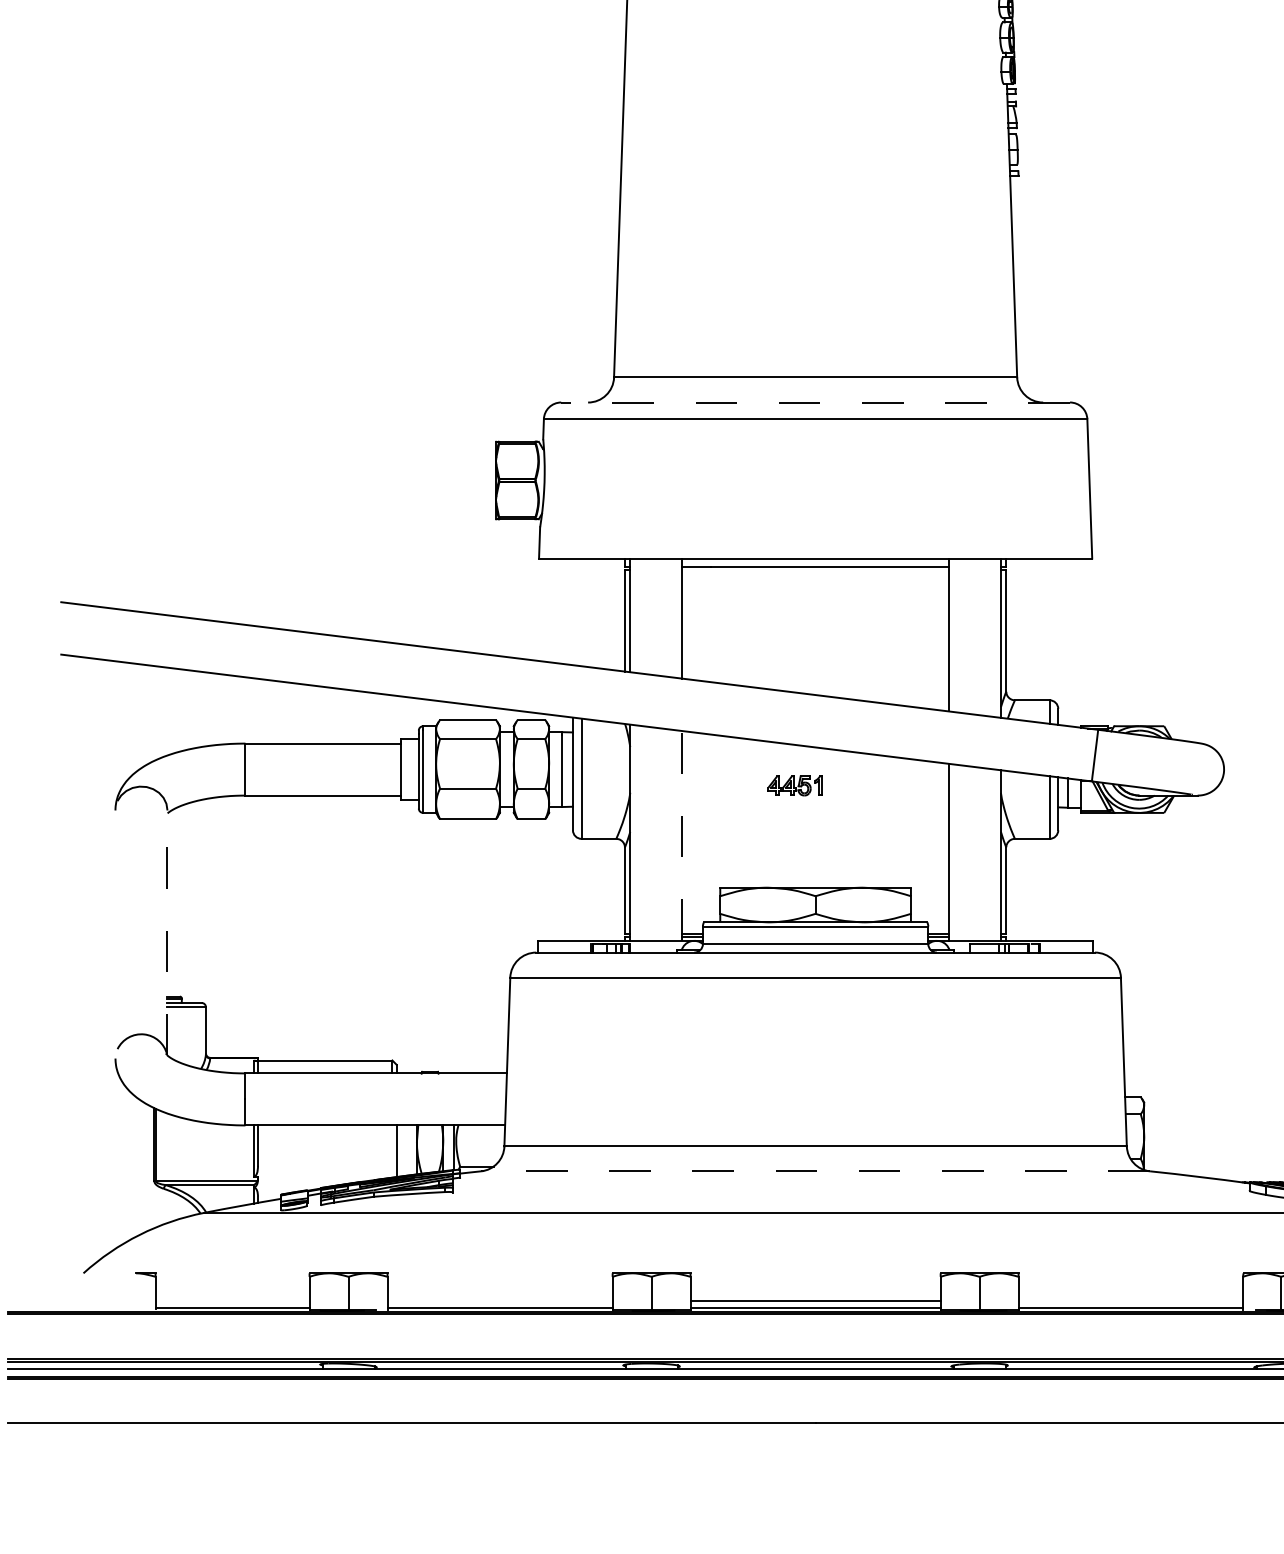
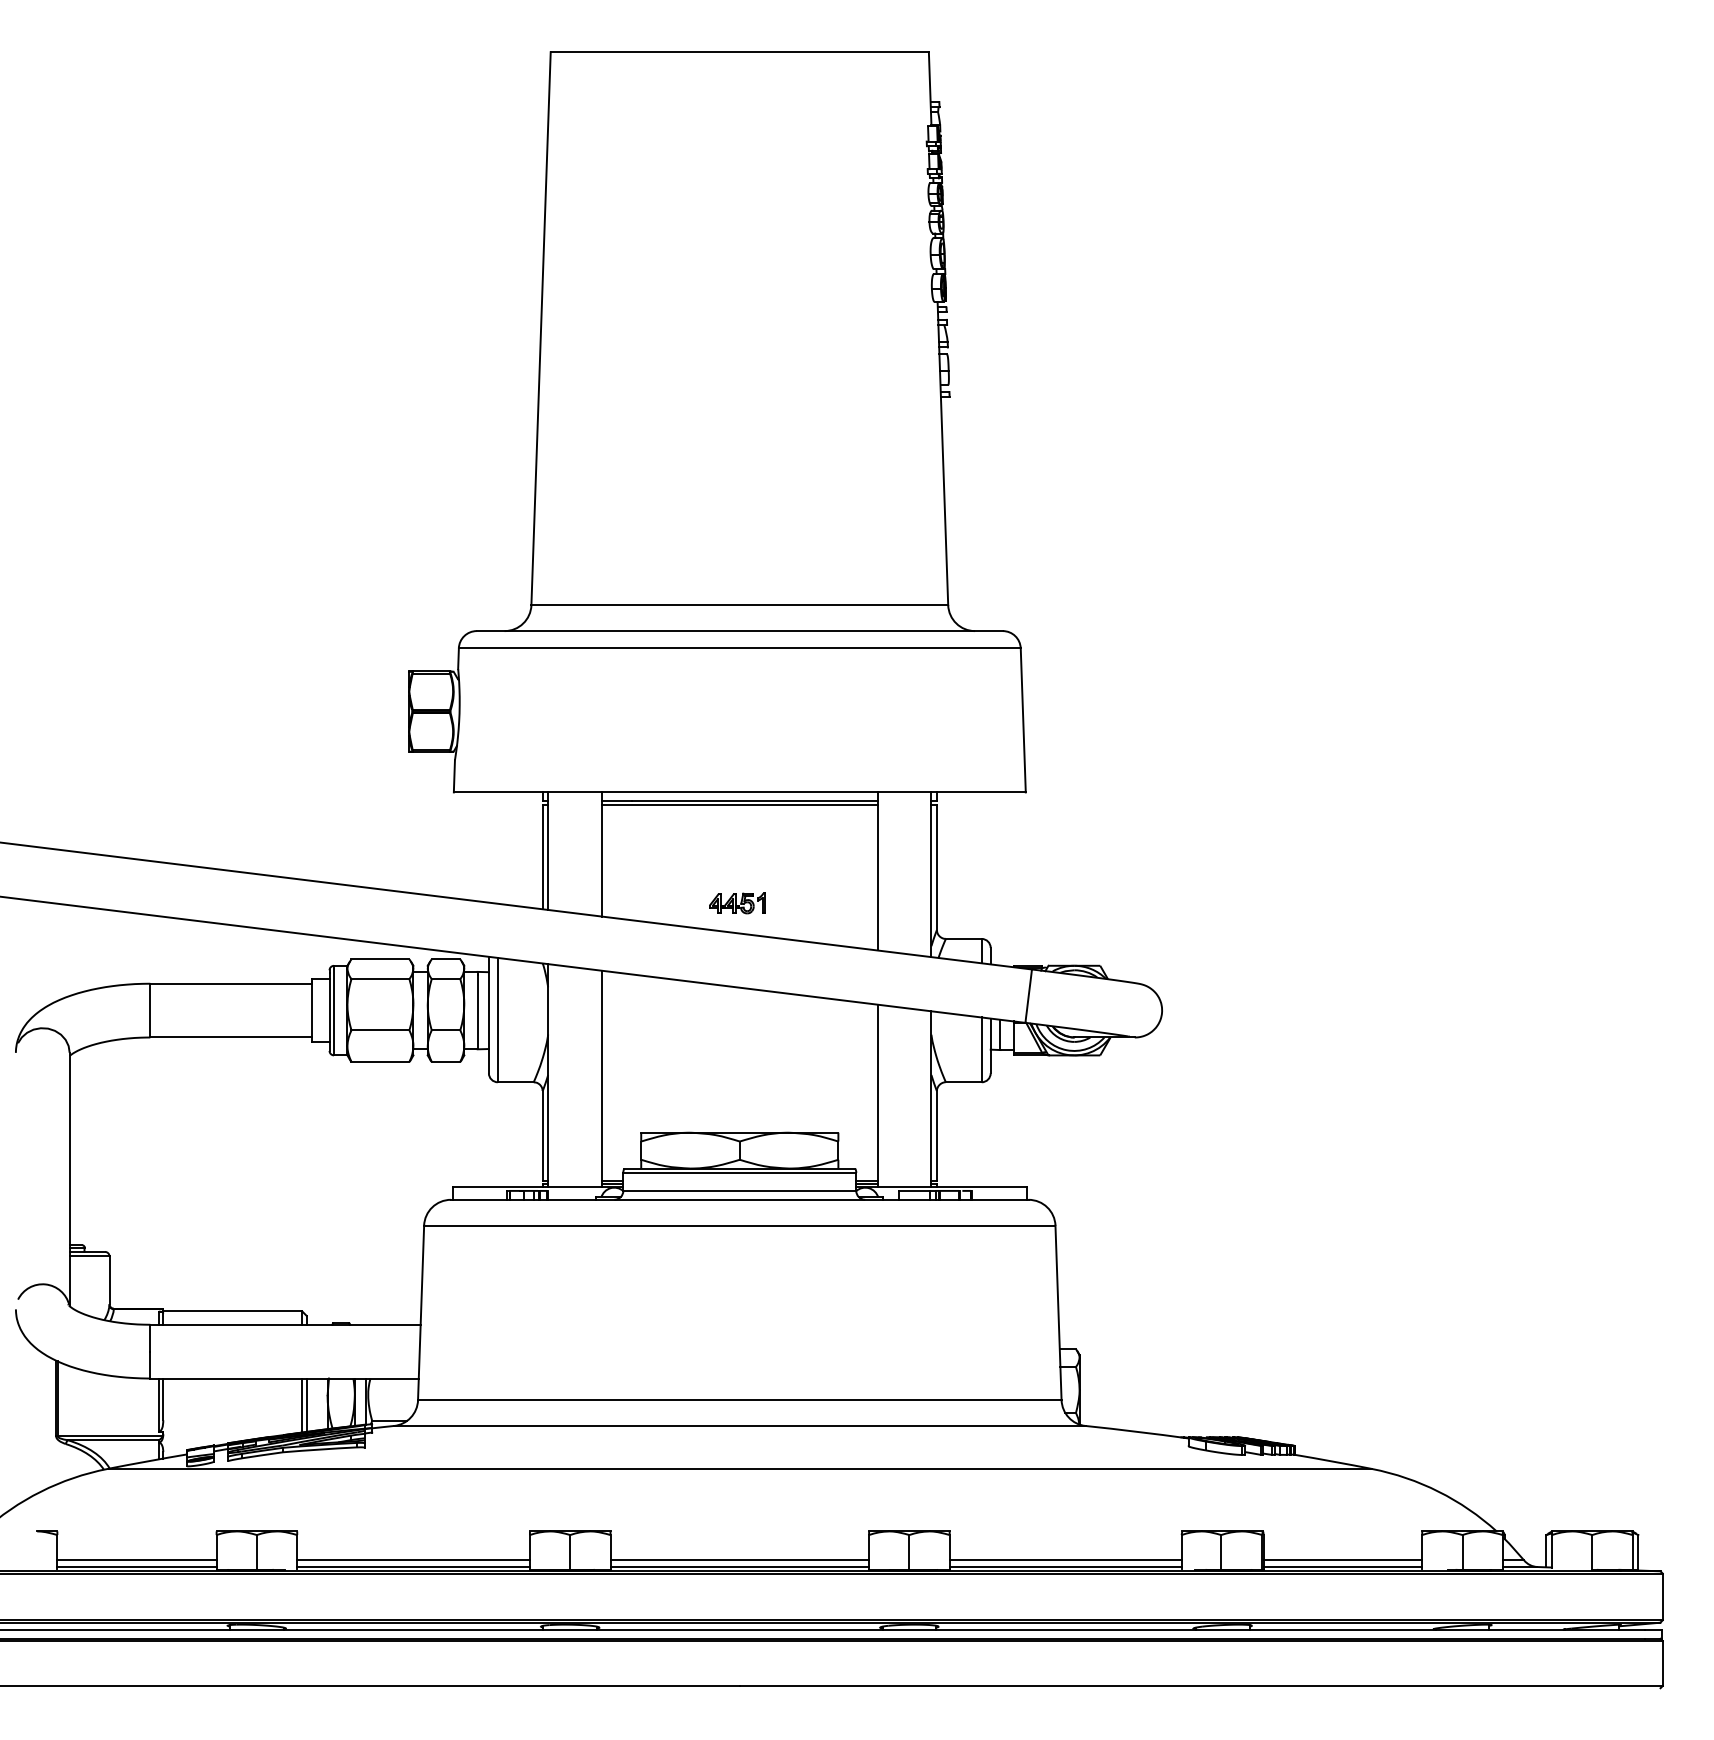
line: (815, 402) -> (739, 631), dashed -> solid
line: (815, 570) -> (739, 804), added
part: (795, 785) -> (737, 903), moved
line: (681, 835) -> (601, 1078), dashed -> solid
line: (167, 932) -> (69, 1179), dashed -> solid
line: (392, 1151) -> (302, 1405), added
line: (815, 1170) -> (739, 1425), dashed -> solid
line: (232, 1301) -> (136, 1560), added
line: (500, 1301) -> (413, 1560), added
line: (1130, 1301) -> (1065, 1560), added

